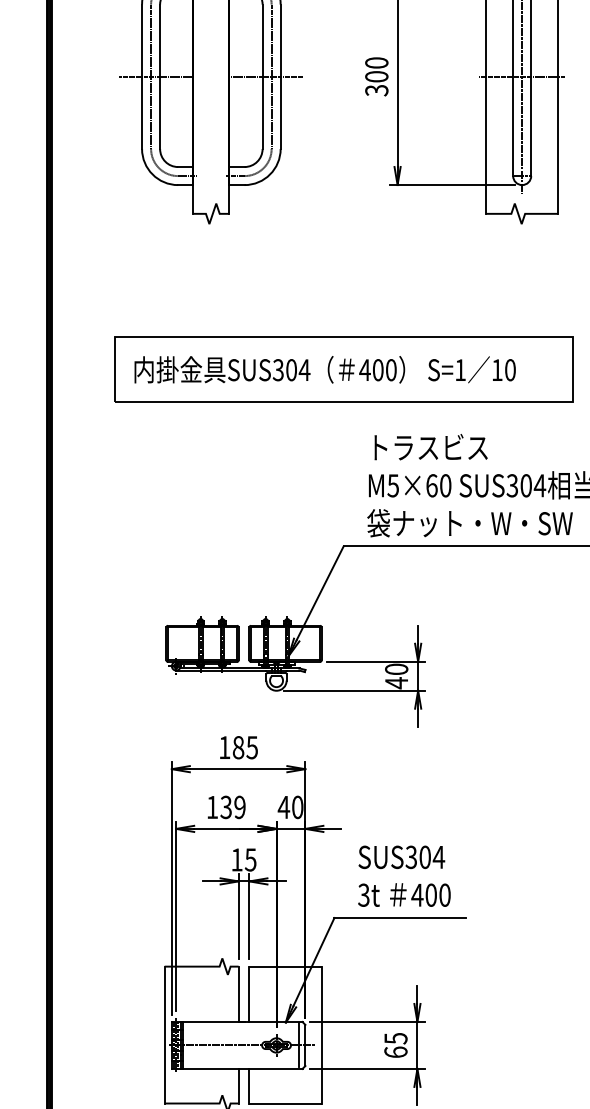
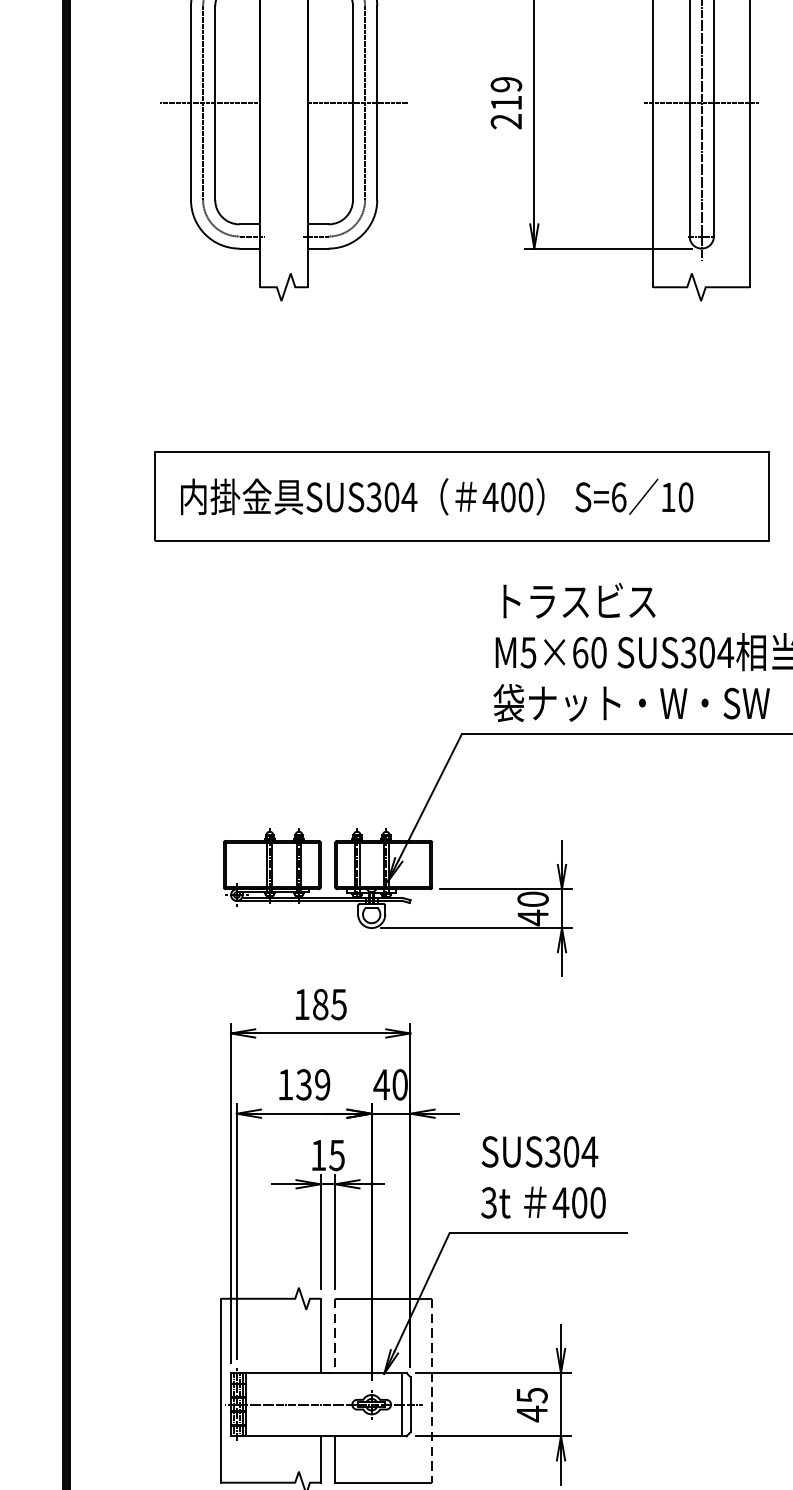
text: (376, 76) -> (506, 102), 300 -> 219
text: (460, 370) -> (618, 497), S=1 -> S=6
line: (249, 994) -> (335, 1336), solid -> dashed
line: (321, 1035) -> (432, 1391), solid -> dashed
text: (395, 1052) -> (531, 1414), 65 -> 45

